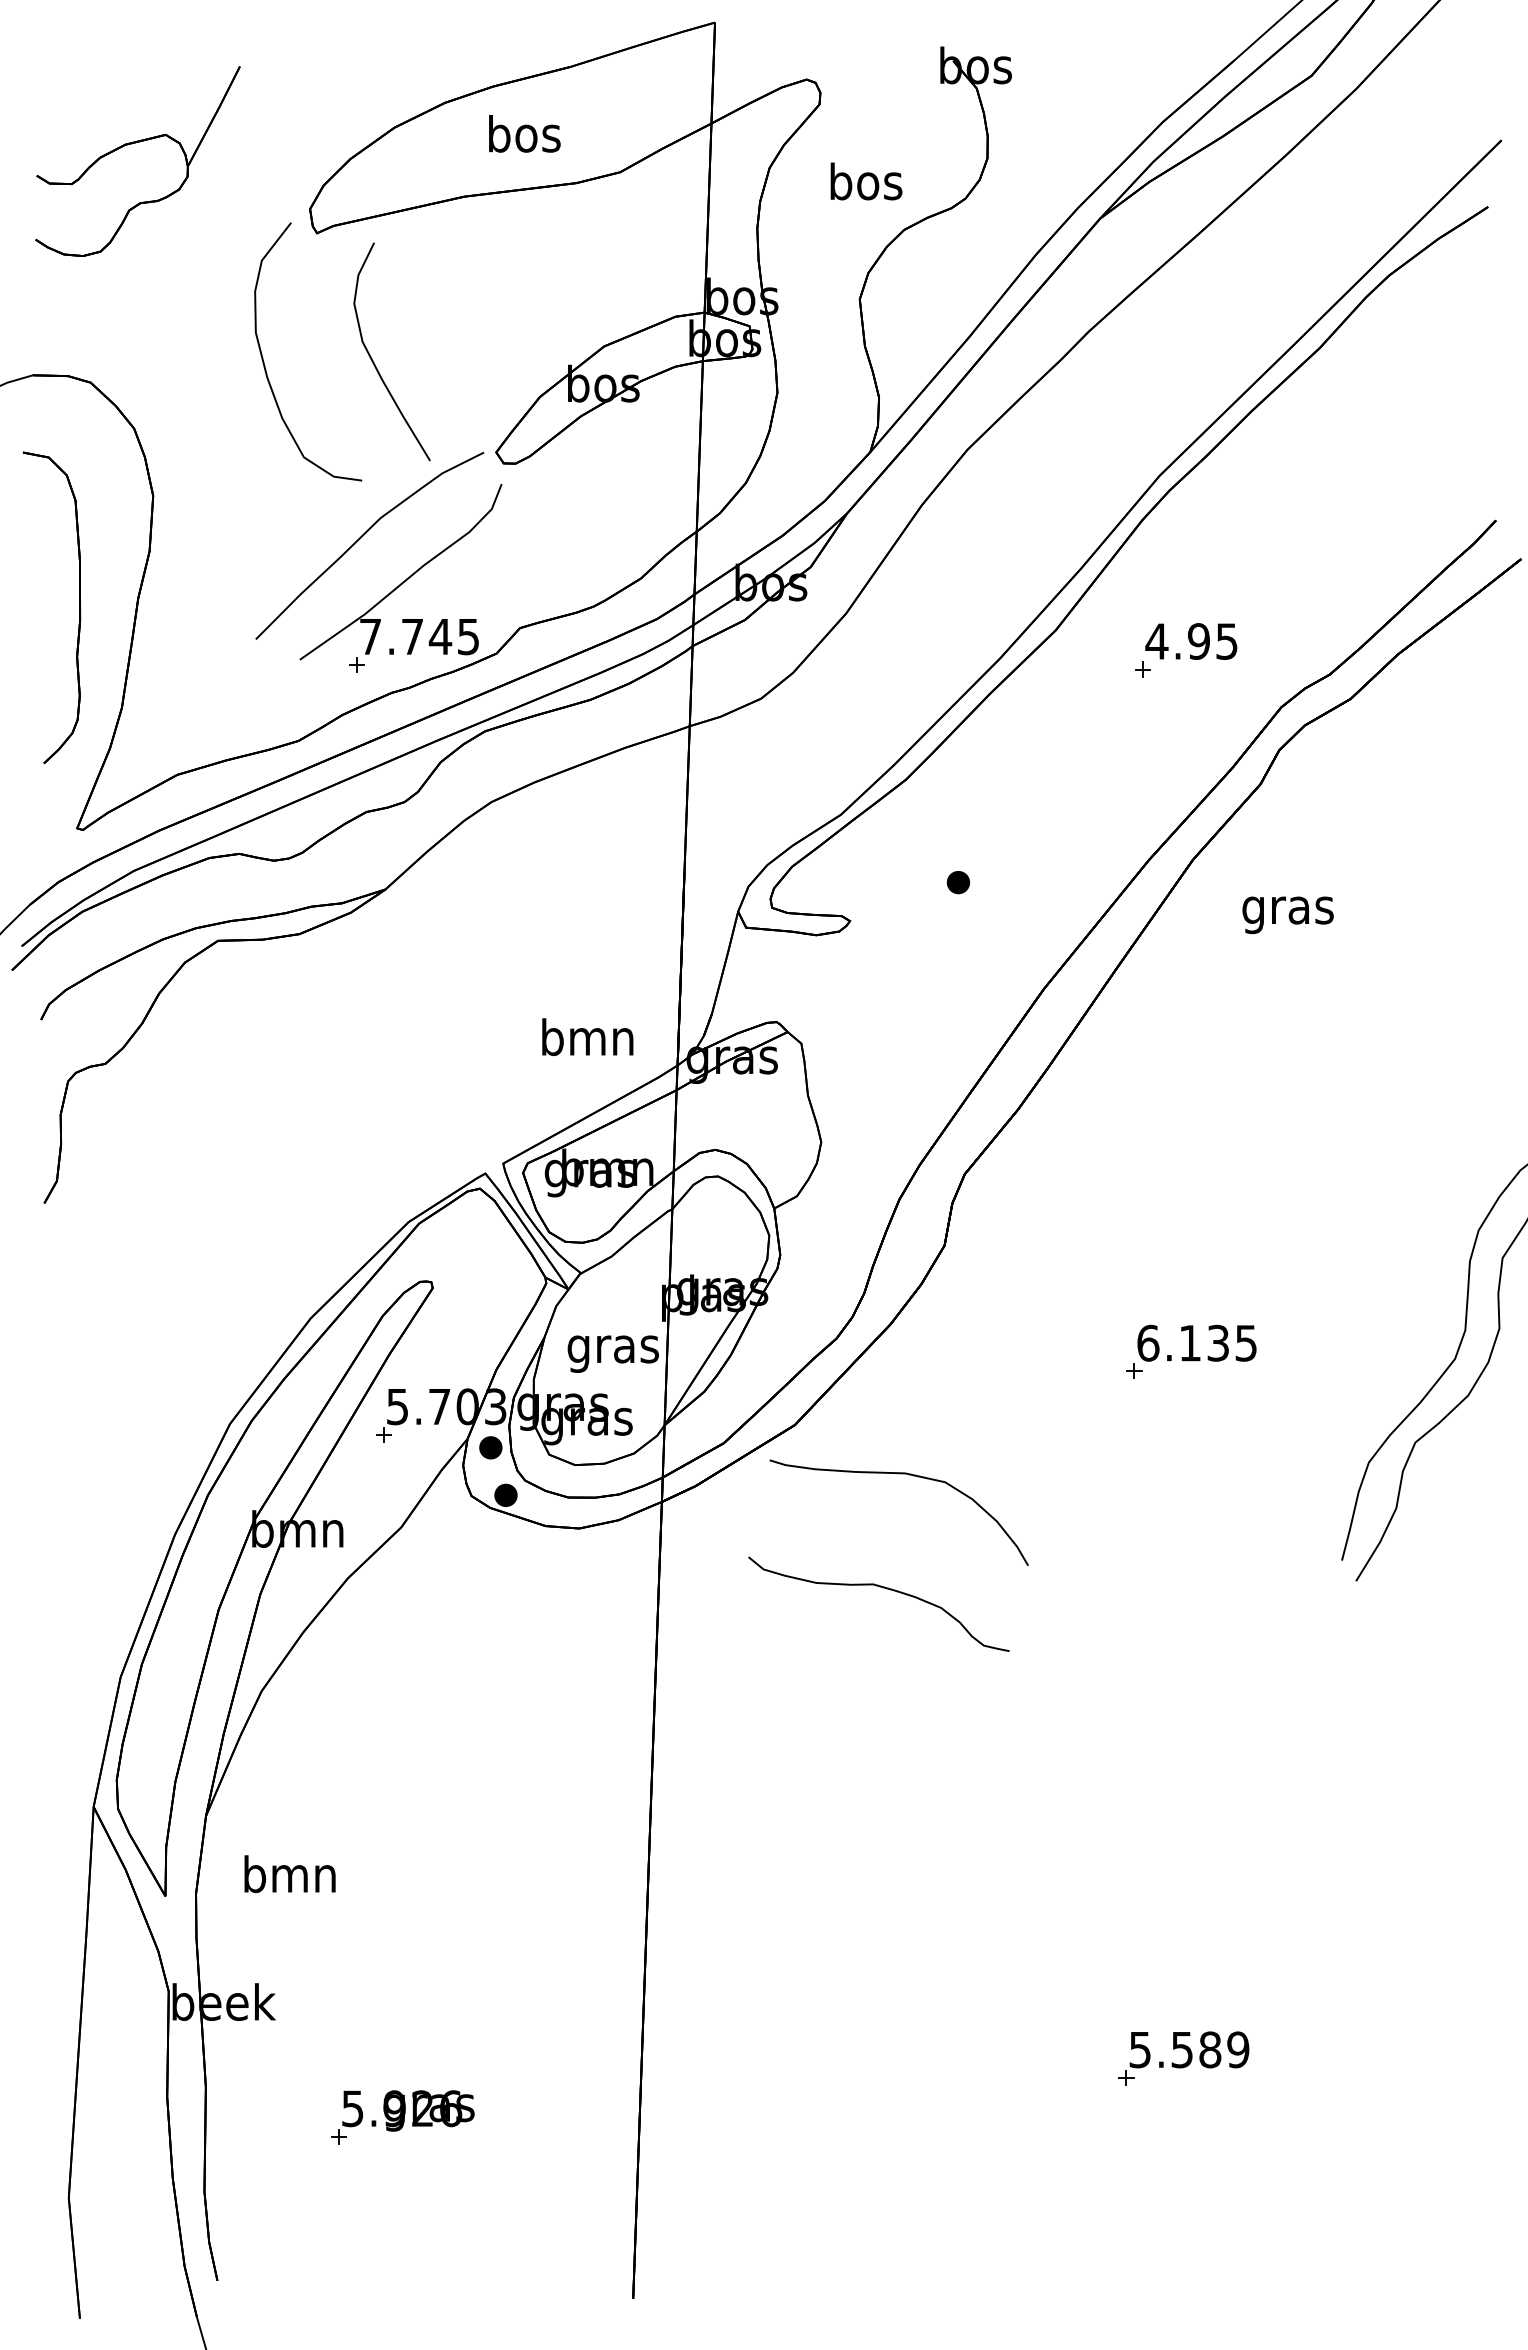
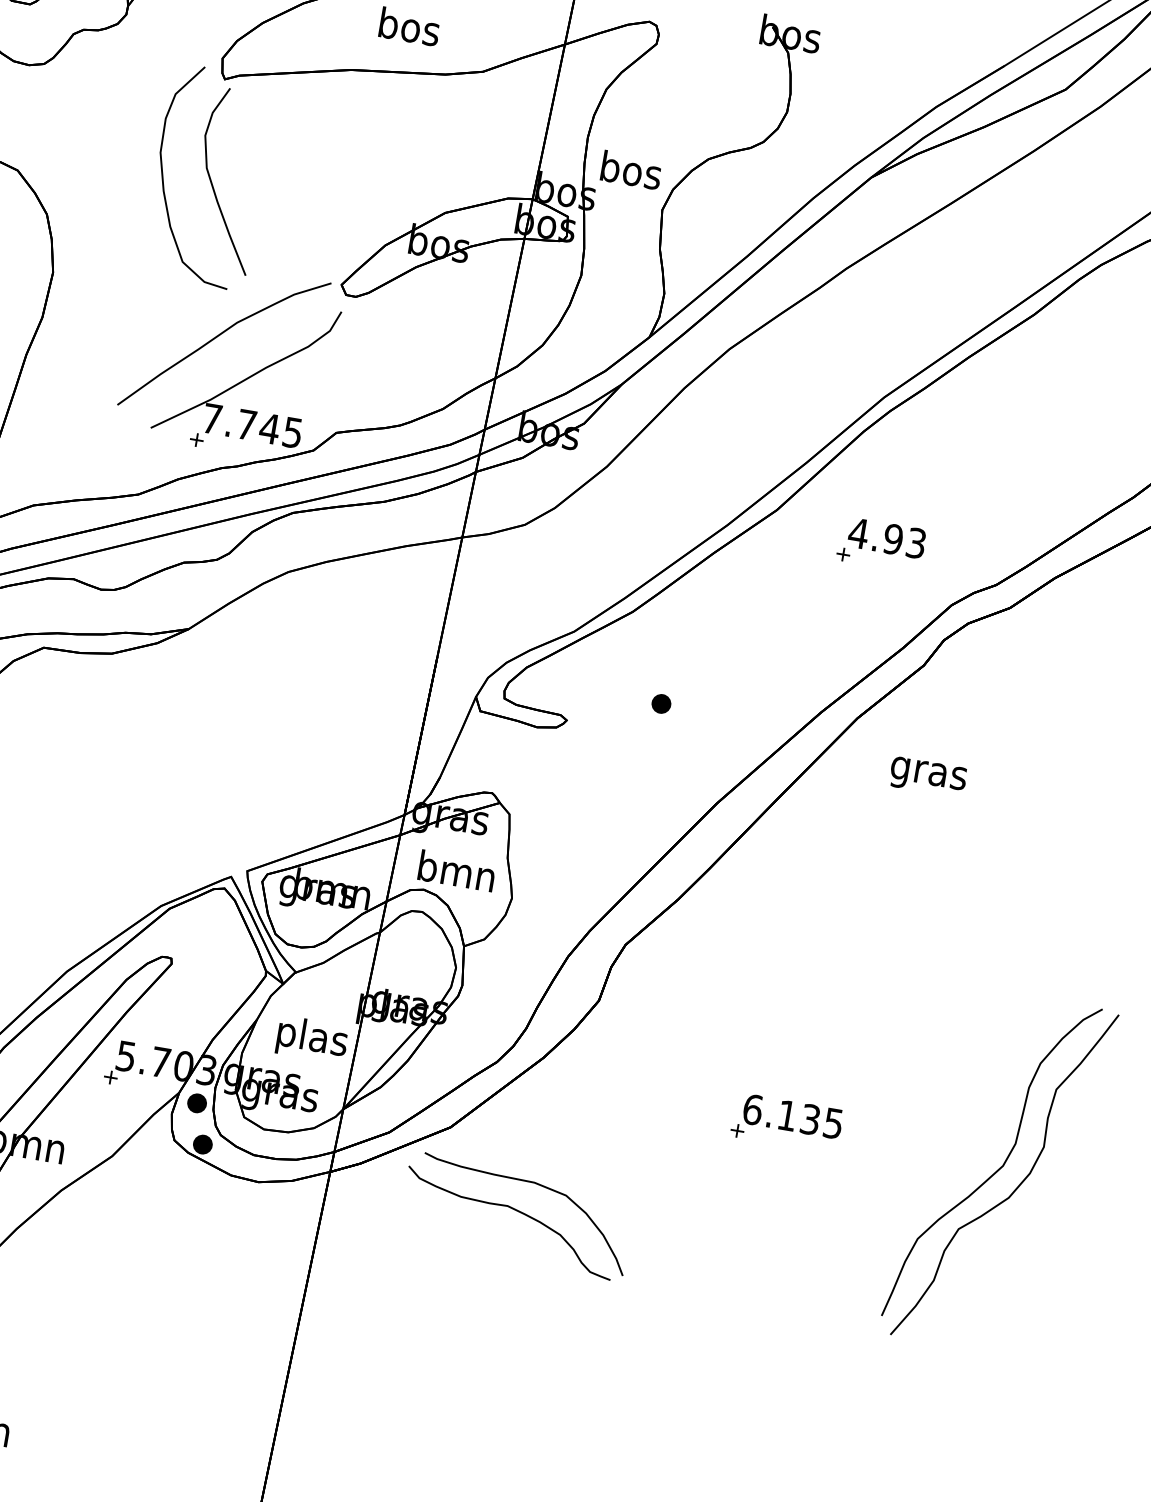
text: (866, 181) -> (631, 170), moved
curve: (373, 360) -> (213, 185), moved
text: (1227, 641) -> (916, 543), 4.95 -> 4.93
text: (587, 1036) -> (456, 870), moved
text: (612, 1348) -> (311, 1038), gras -> plas
curve: (883, 1588) -> (515, 1210), moved

